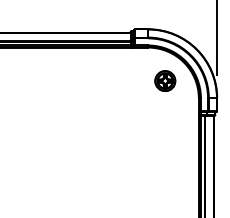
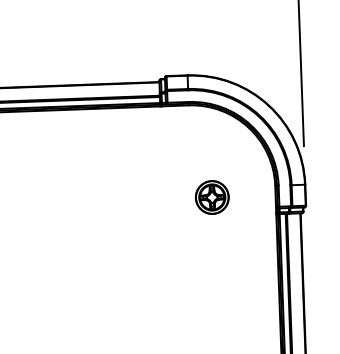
part: (165, 80) -> (212, 196), moved

